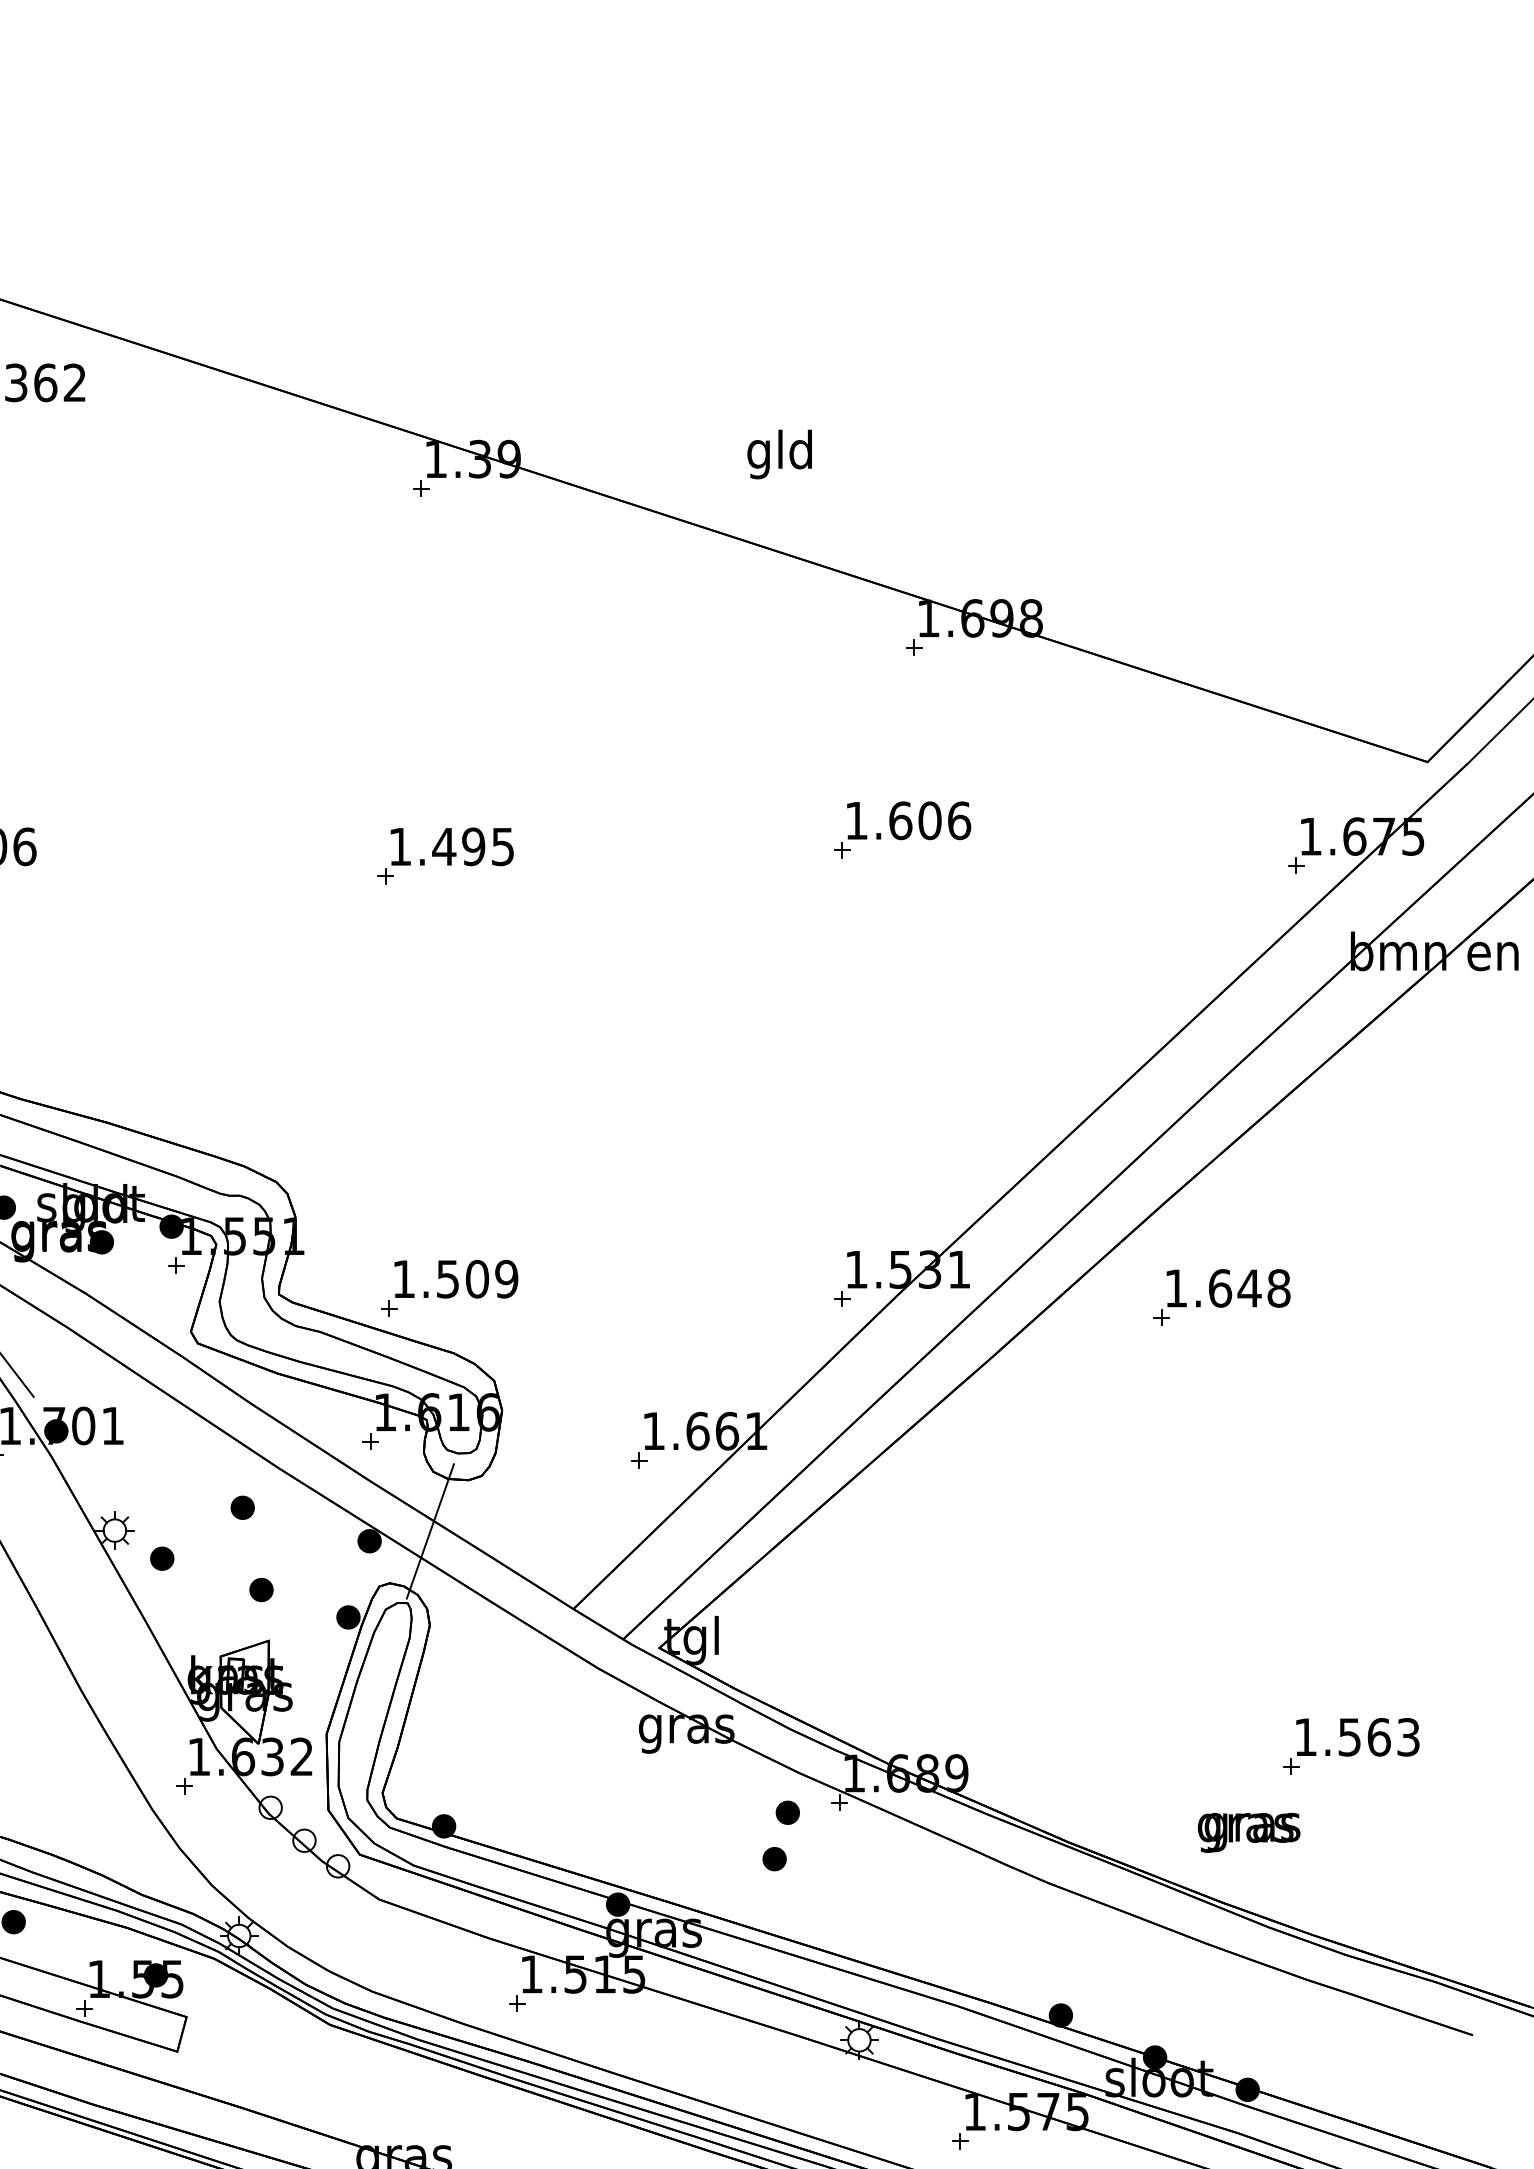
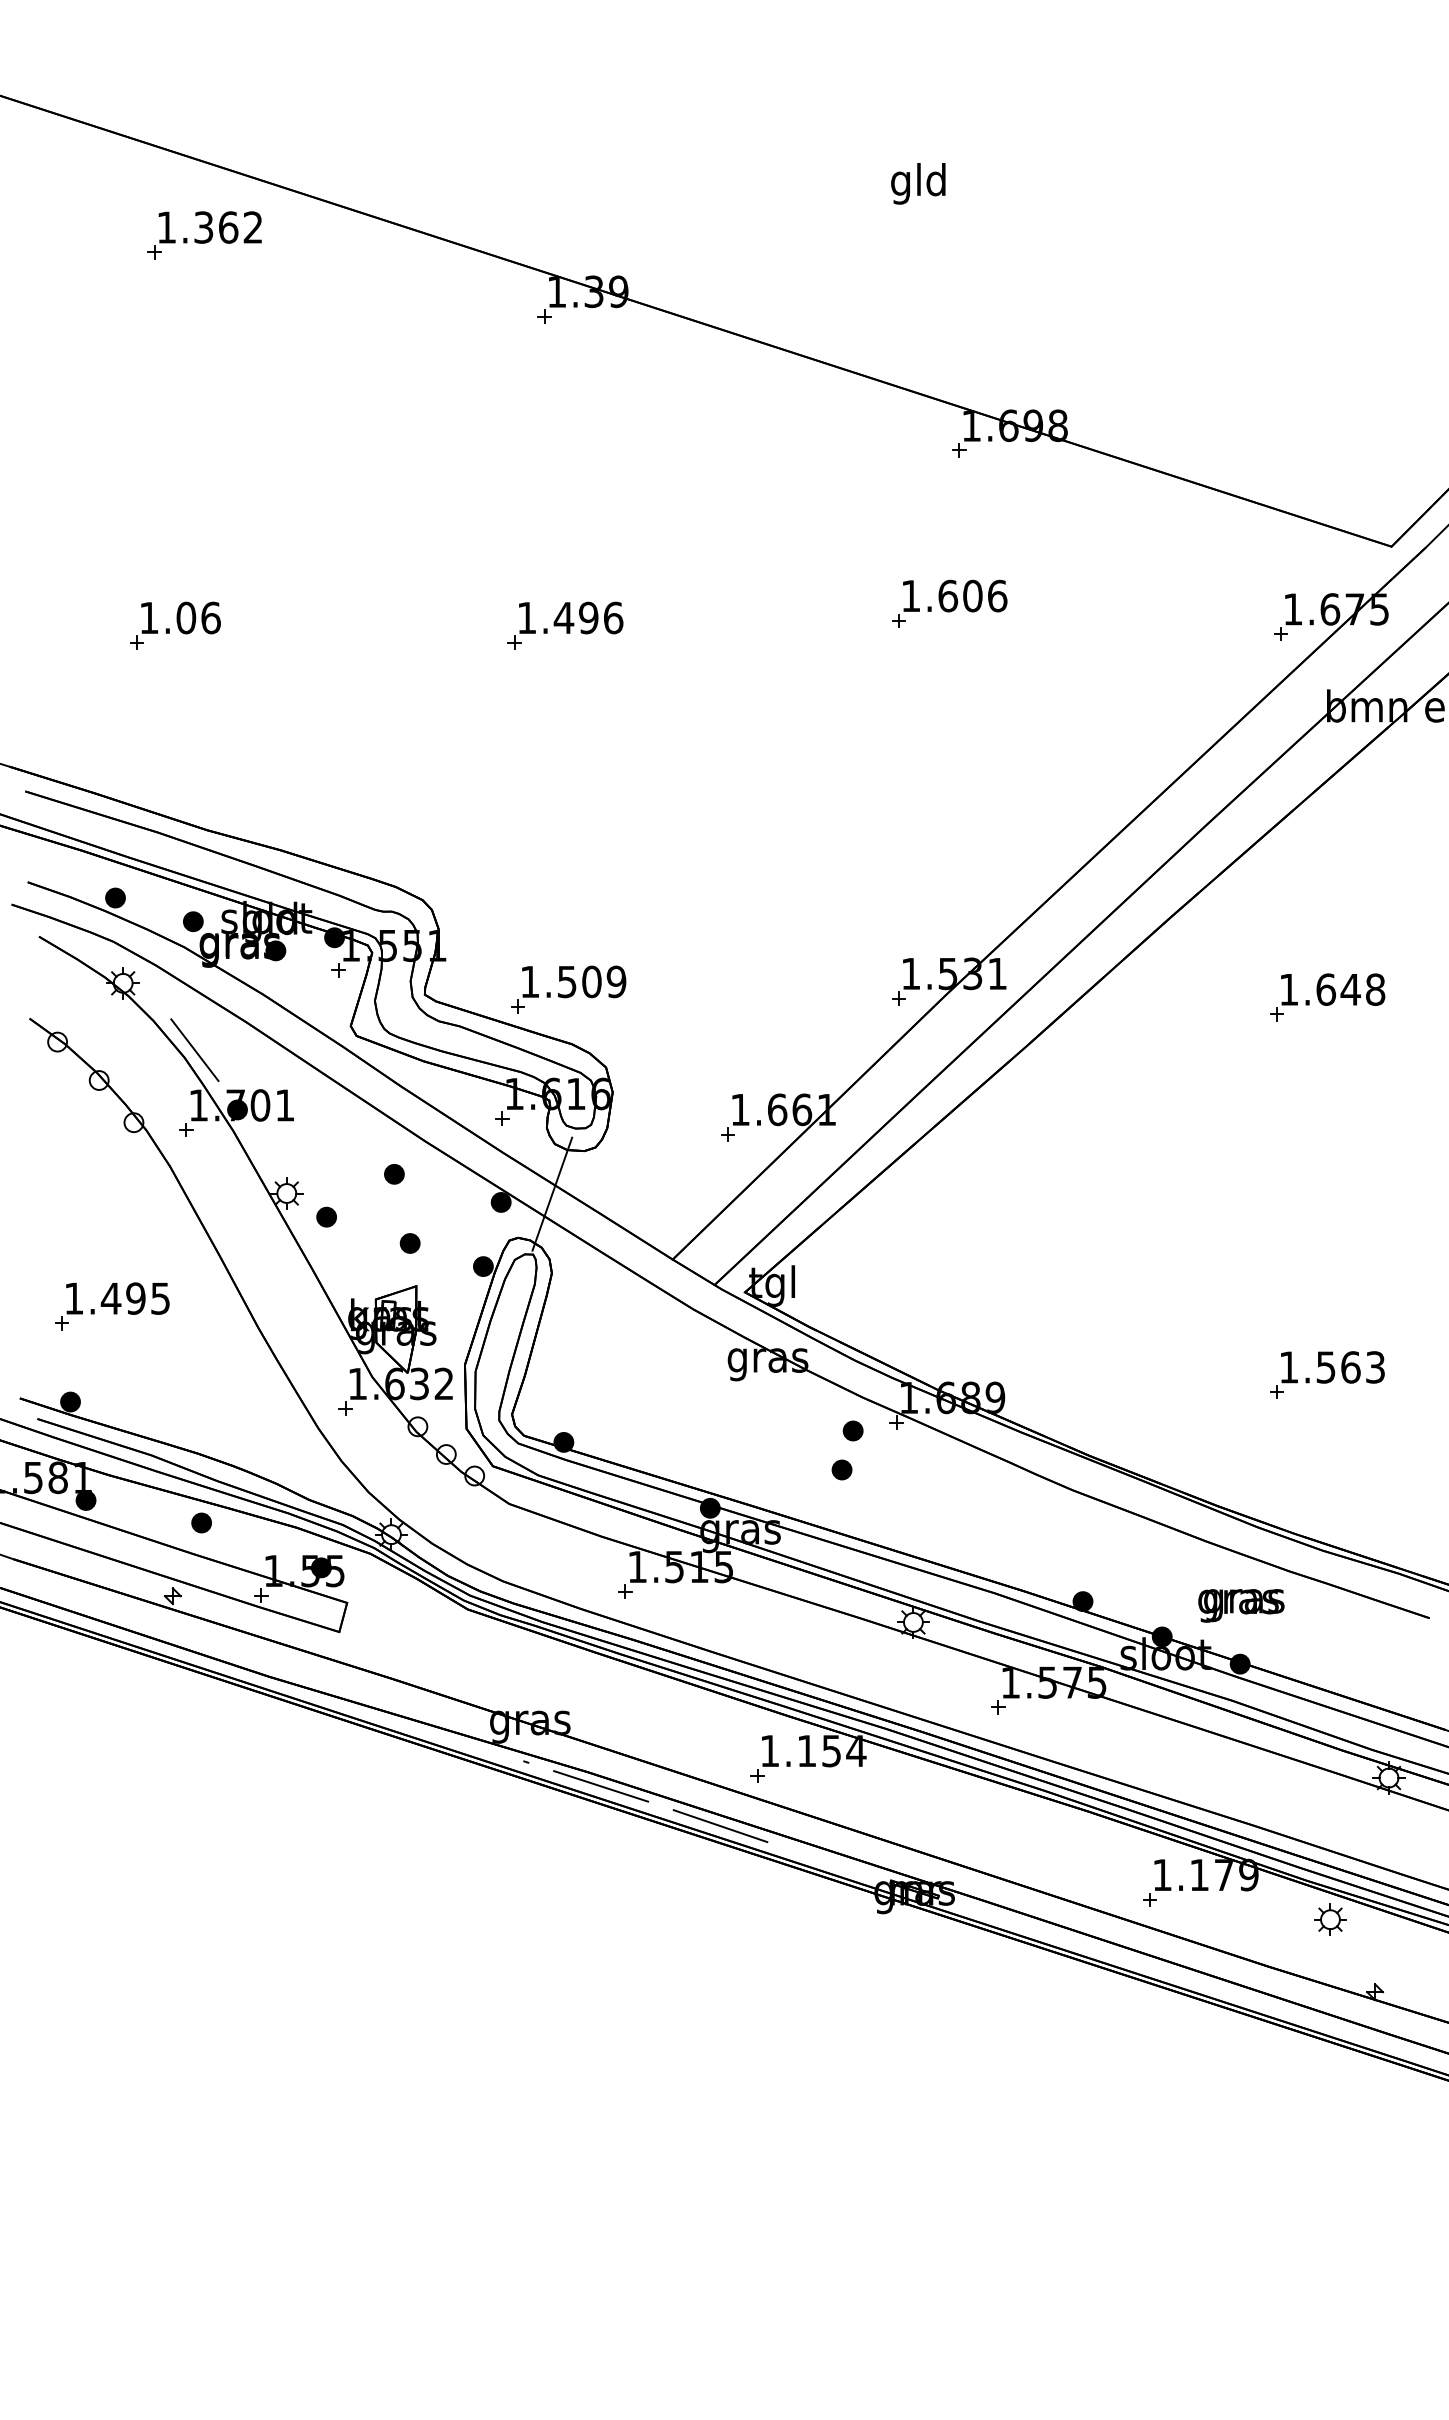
text: (779, 454) -> (918, 183), moved
text: (503, 846) -> (613, 617), 1.495 -> 1.496
part: (1221, 1297) -> (1327, 997), moved
text: (1249, 1832) -> (1241, 1605), moved

